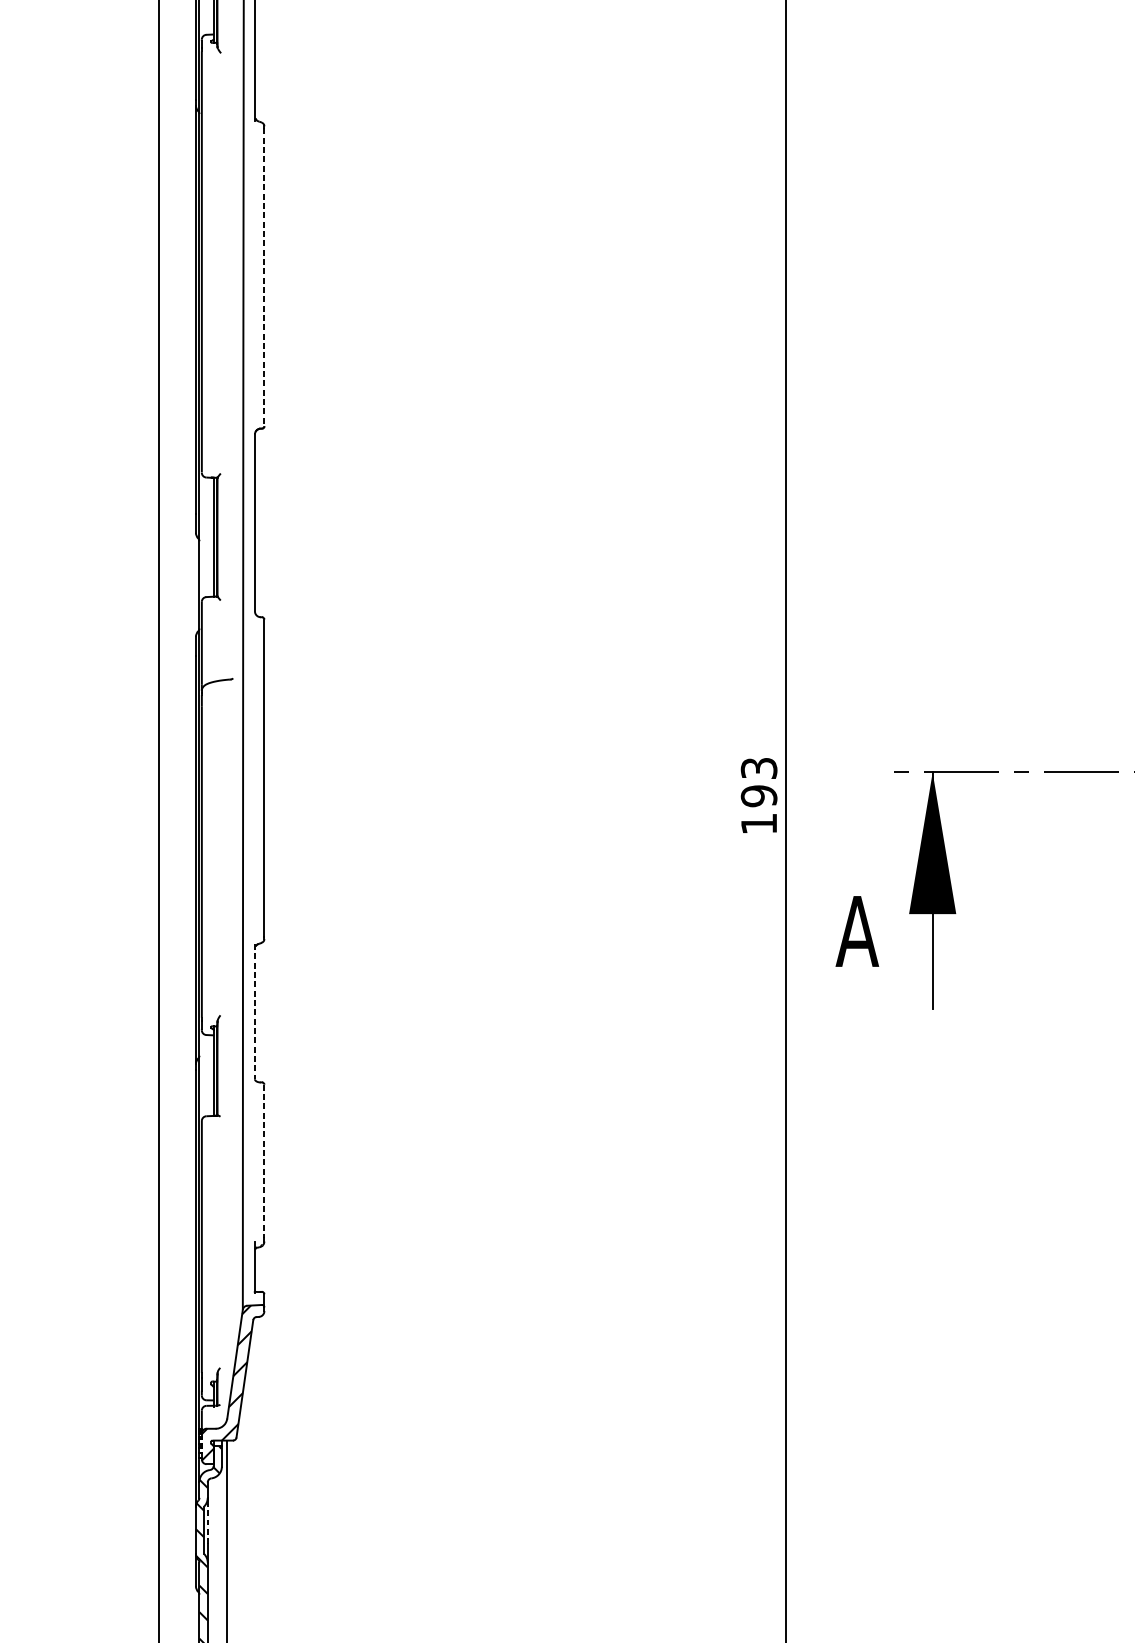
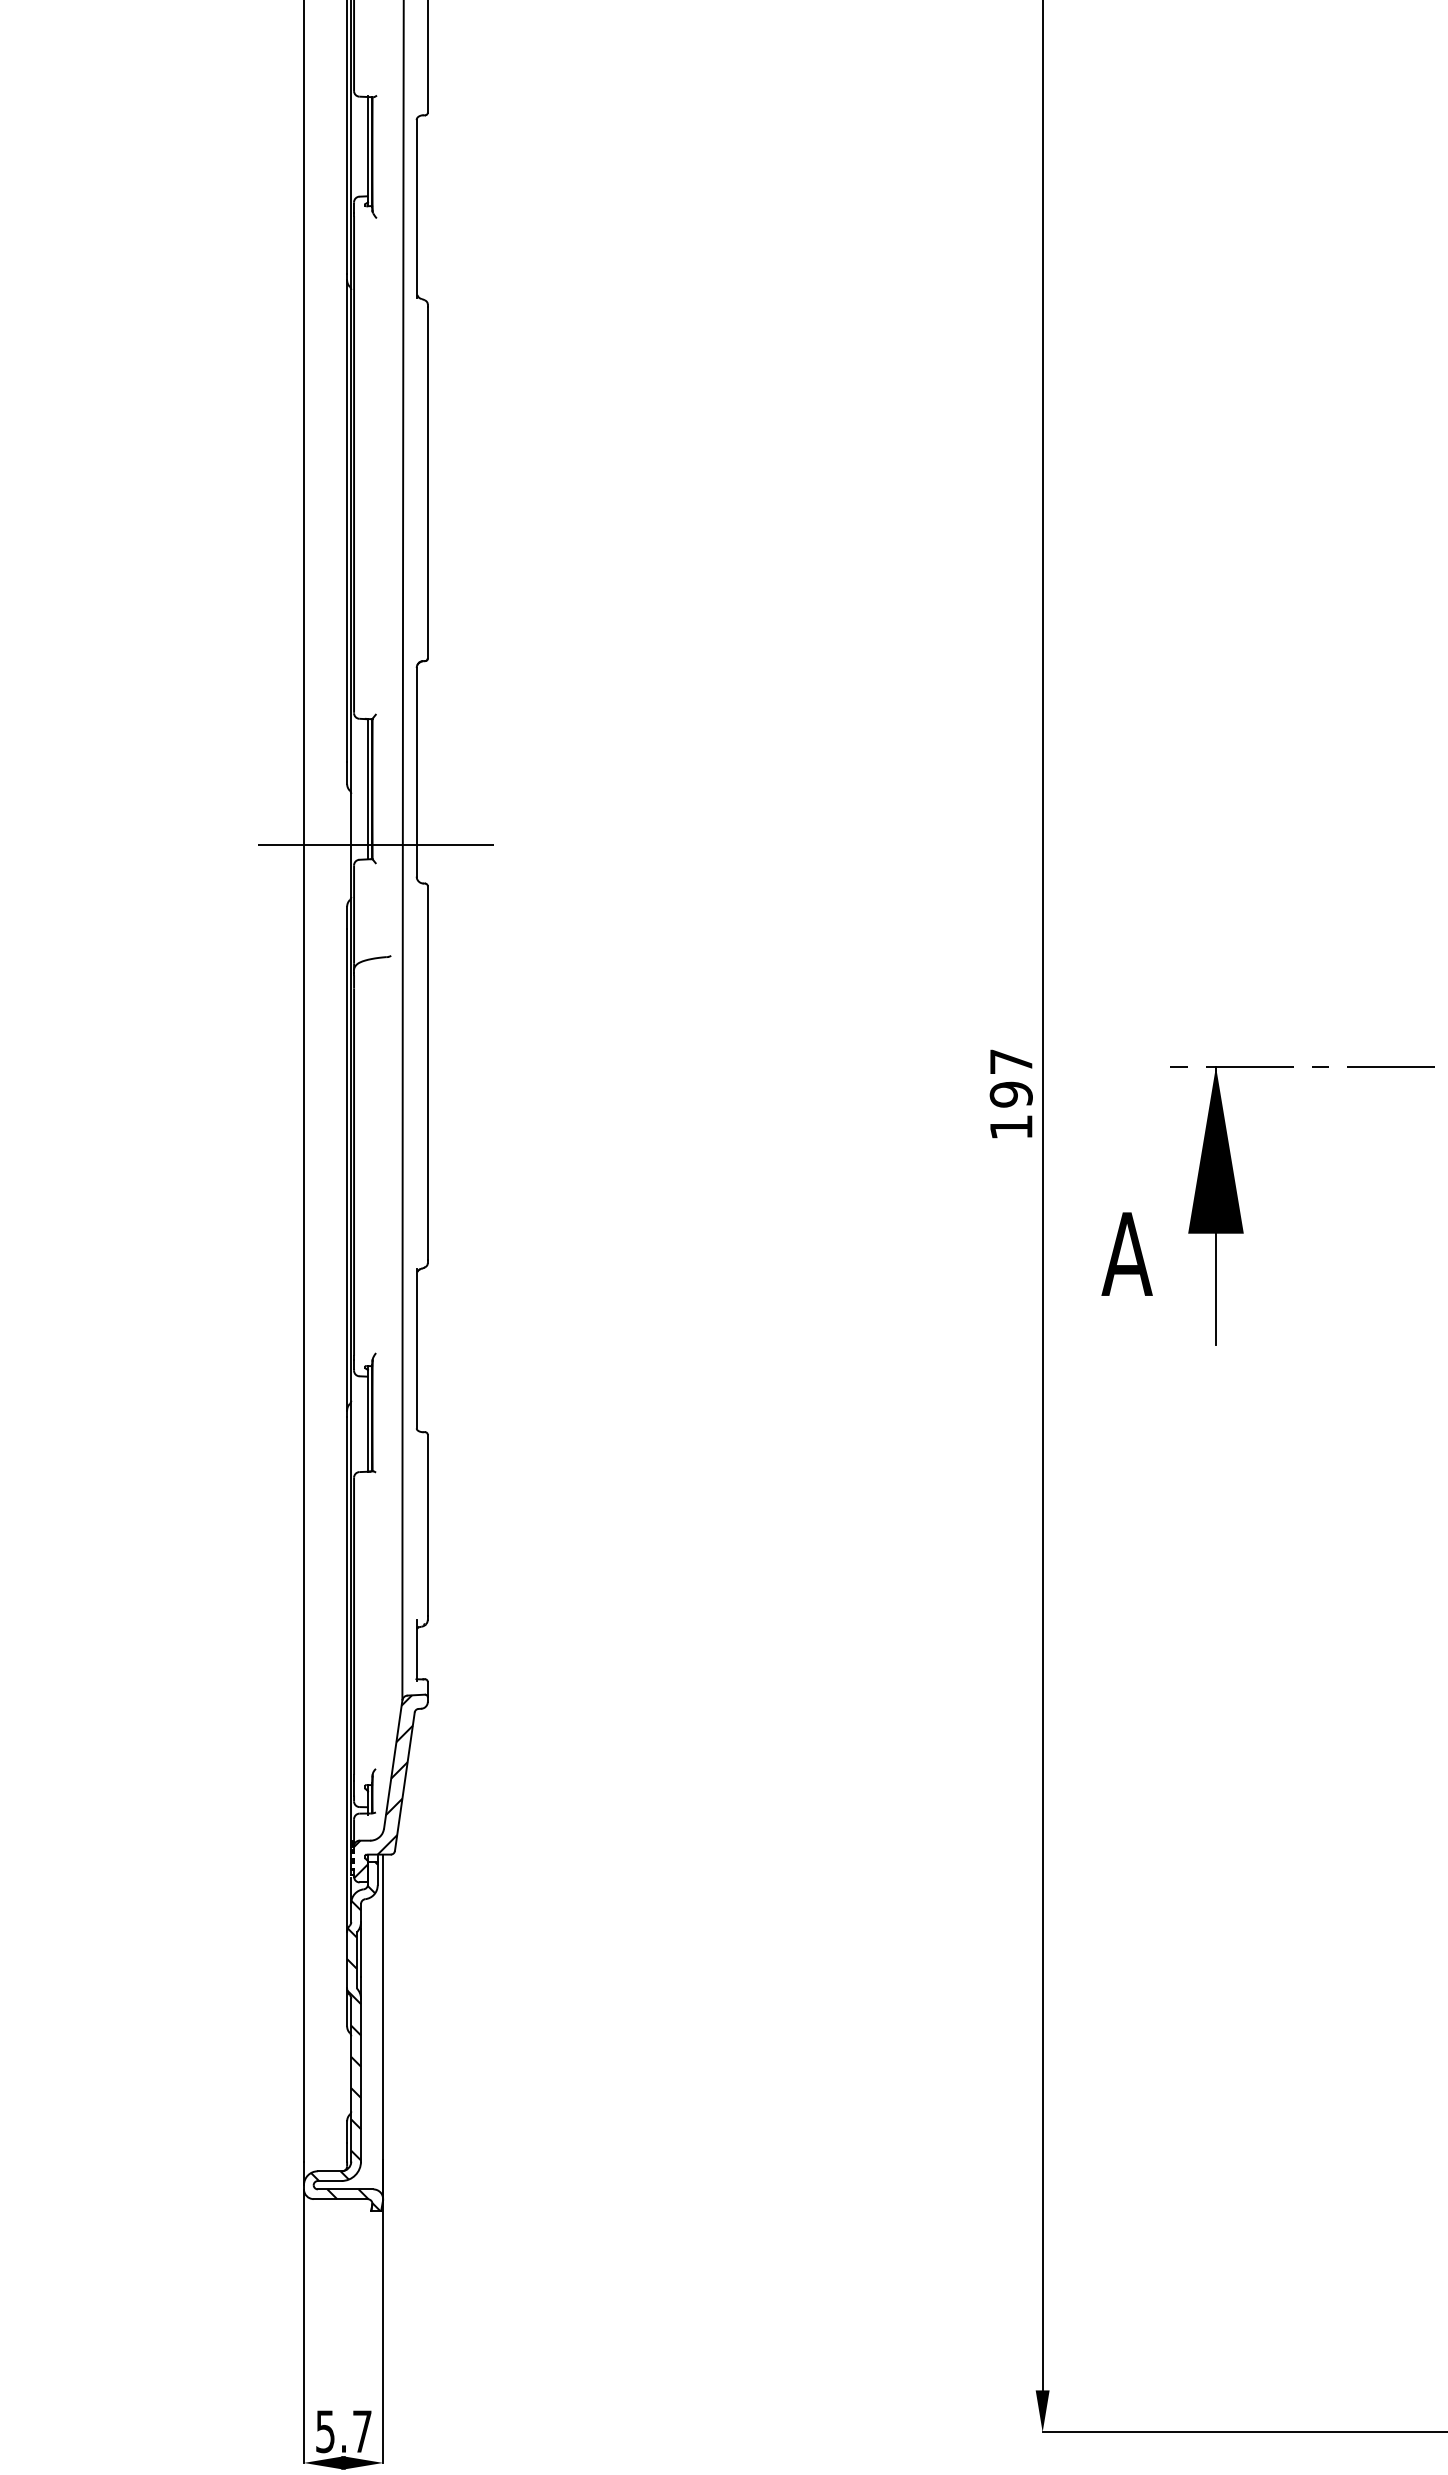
line: (264, 277) -> (427, 482), dashed -> solid
line: (220, 584) -> (375, 845), added
text: (758, 768) -> (1010, 1061), 193 -> 197
line: (254, 1011) -> (416, 1348), dashed -> solid
line: (264, 1161) -> (427, 1525), dashed -> solid
line: (208, 1524) -> (361, 1953), dashed -> solid

